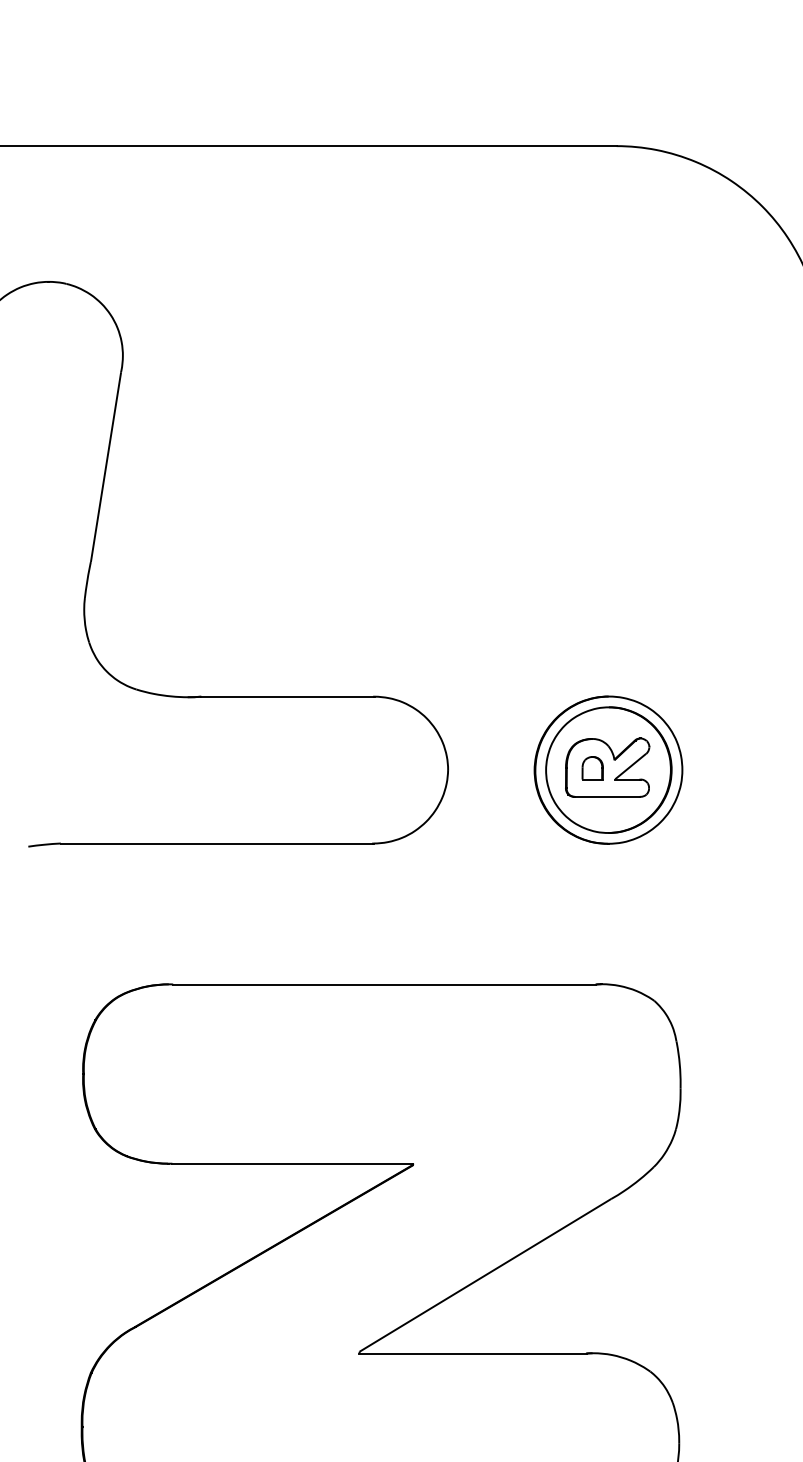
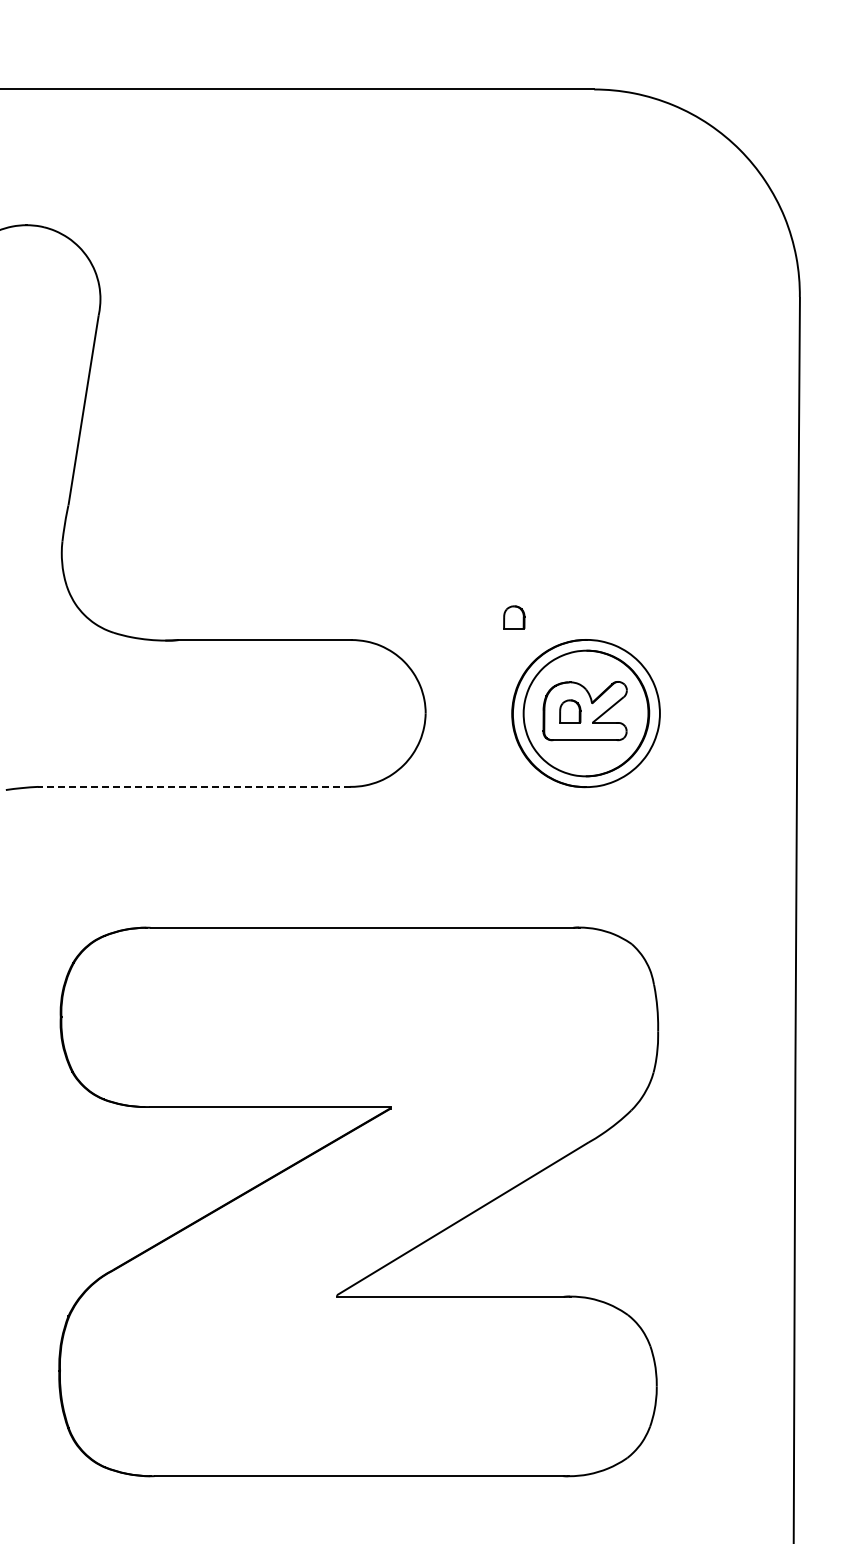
part: (536, 674) -> (514, 617), added
line: (216, 843) -> (194, 786), solid -> dashed

